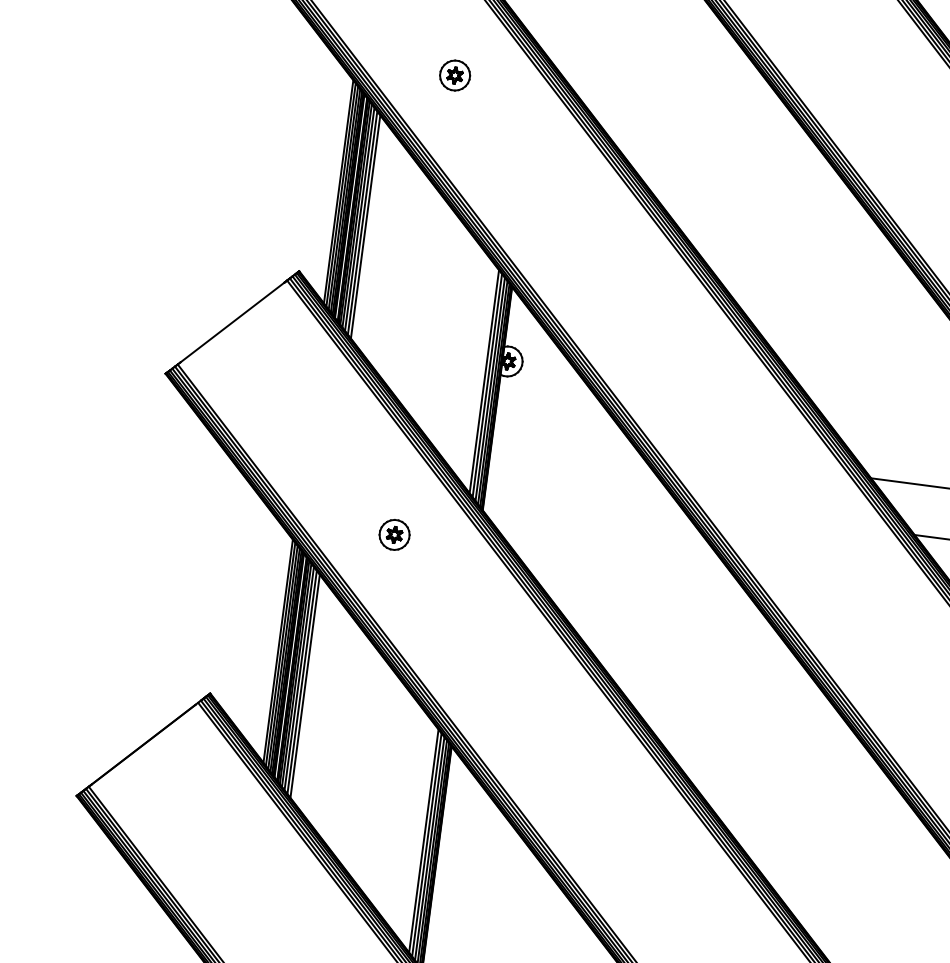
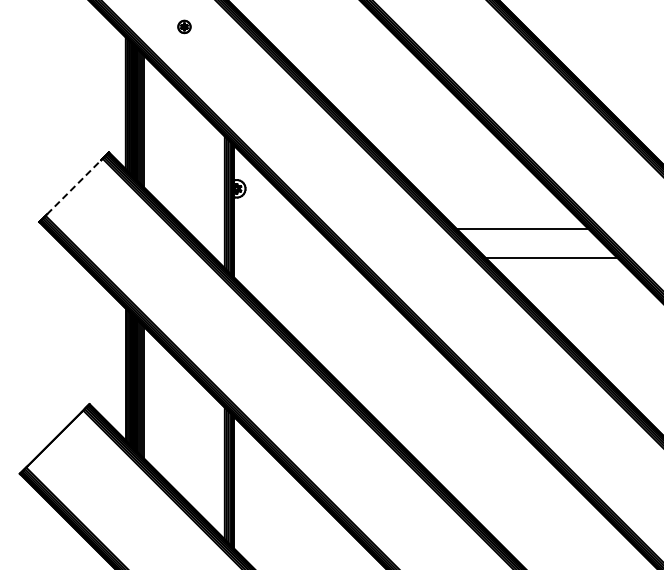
part: (455, 74) -> (184, 26), size x0.7
line: (233, 321) -> (74, 186), solid -> dashed
part: (394, 533) -> (184, 297), removed

